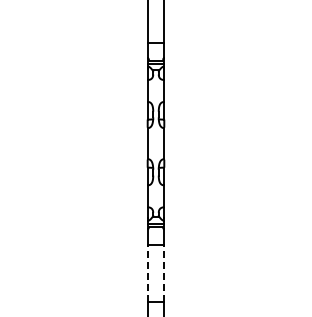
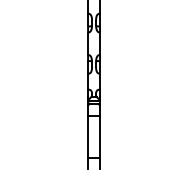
line: (147, 273) -> (87, 137), dashed -> solid
line: (164, 273) -> (100, 137), dashed -> solid

